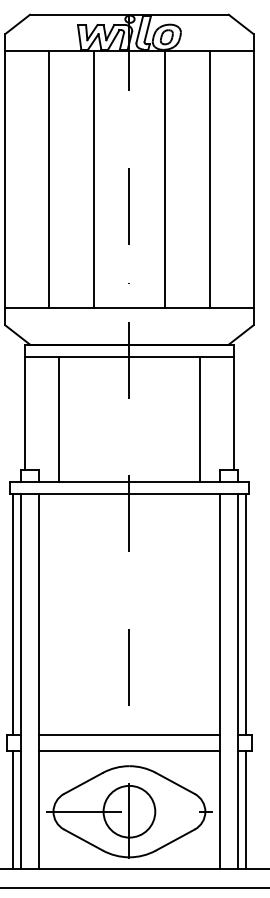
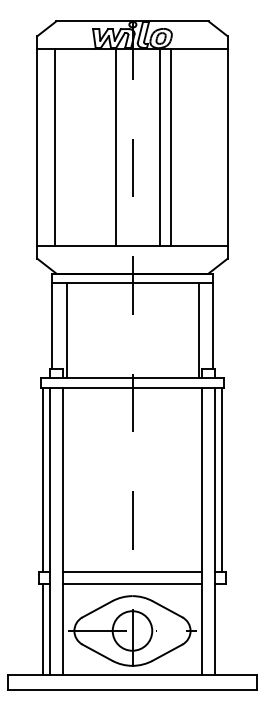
line: (49, 179) -> (55, 147), moved
line: (94, 179) -> (116, 147), moved
line: (209, 179) -> (170, 147), moved
line: (58, 418) -> (67, 330), moved
line: (200, 418) -> (198, 330), moved
line: (245, 809) -> (221, 629), removed

